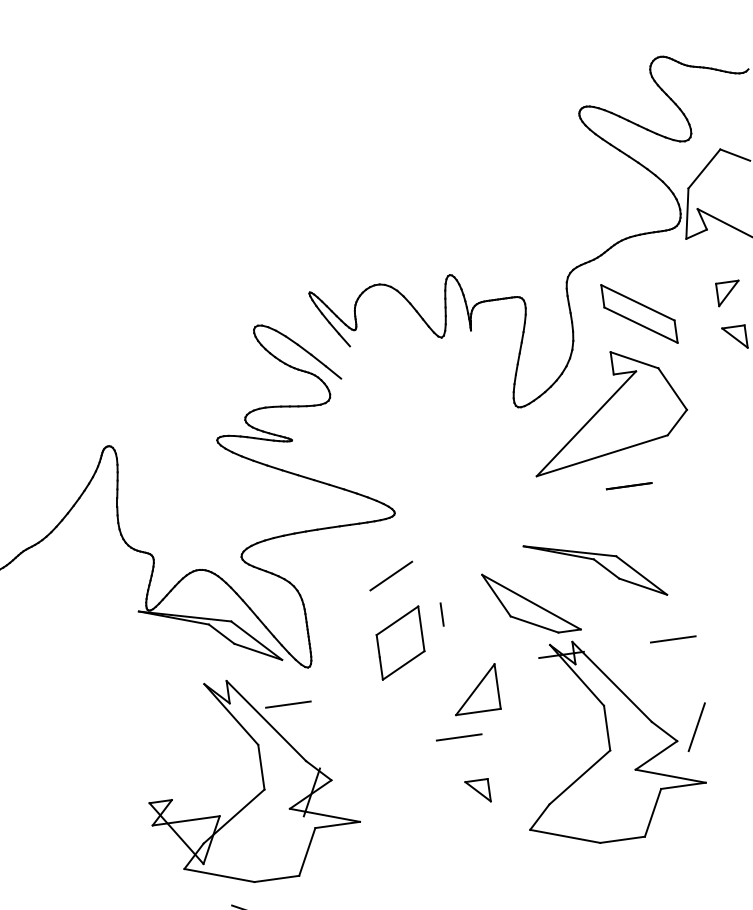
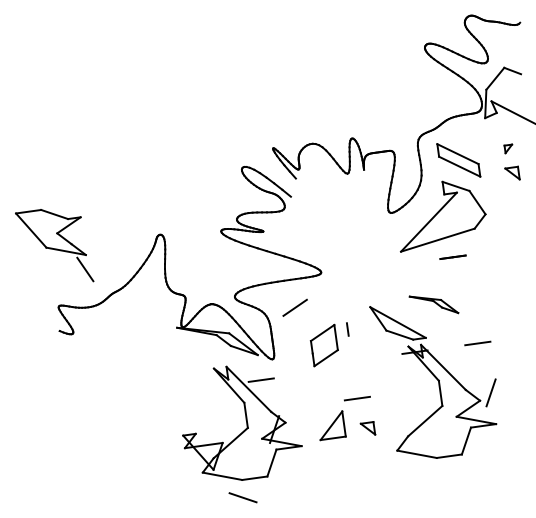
part: (727, 292) -> (508, 148), size x0.6
part: (594, 570) -> (433, 304), size x0.6
line: (390, 575) -> (294, 307), moved
part: (477, 689) -> (332, 425), moved

